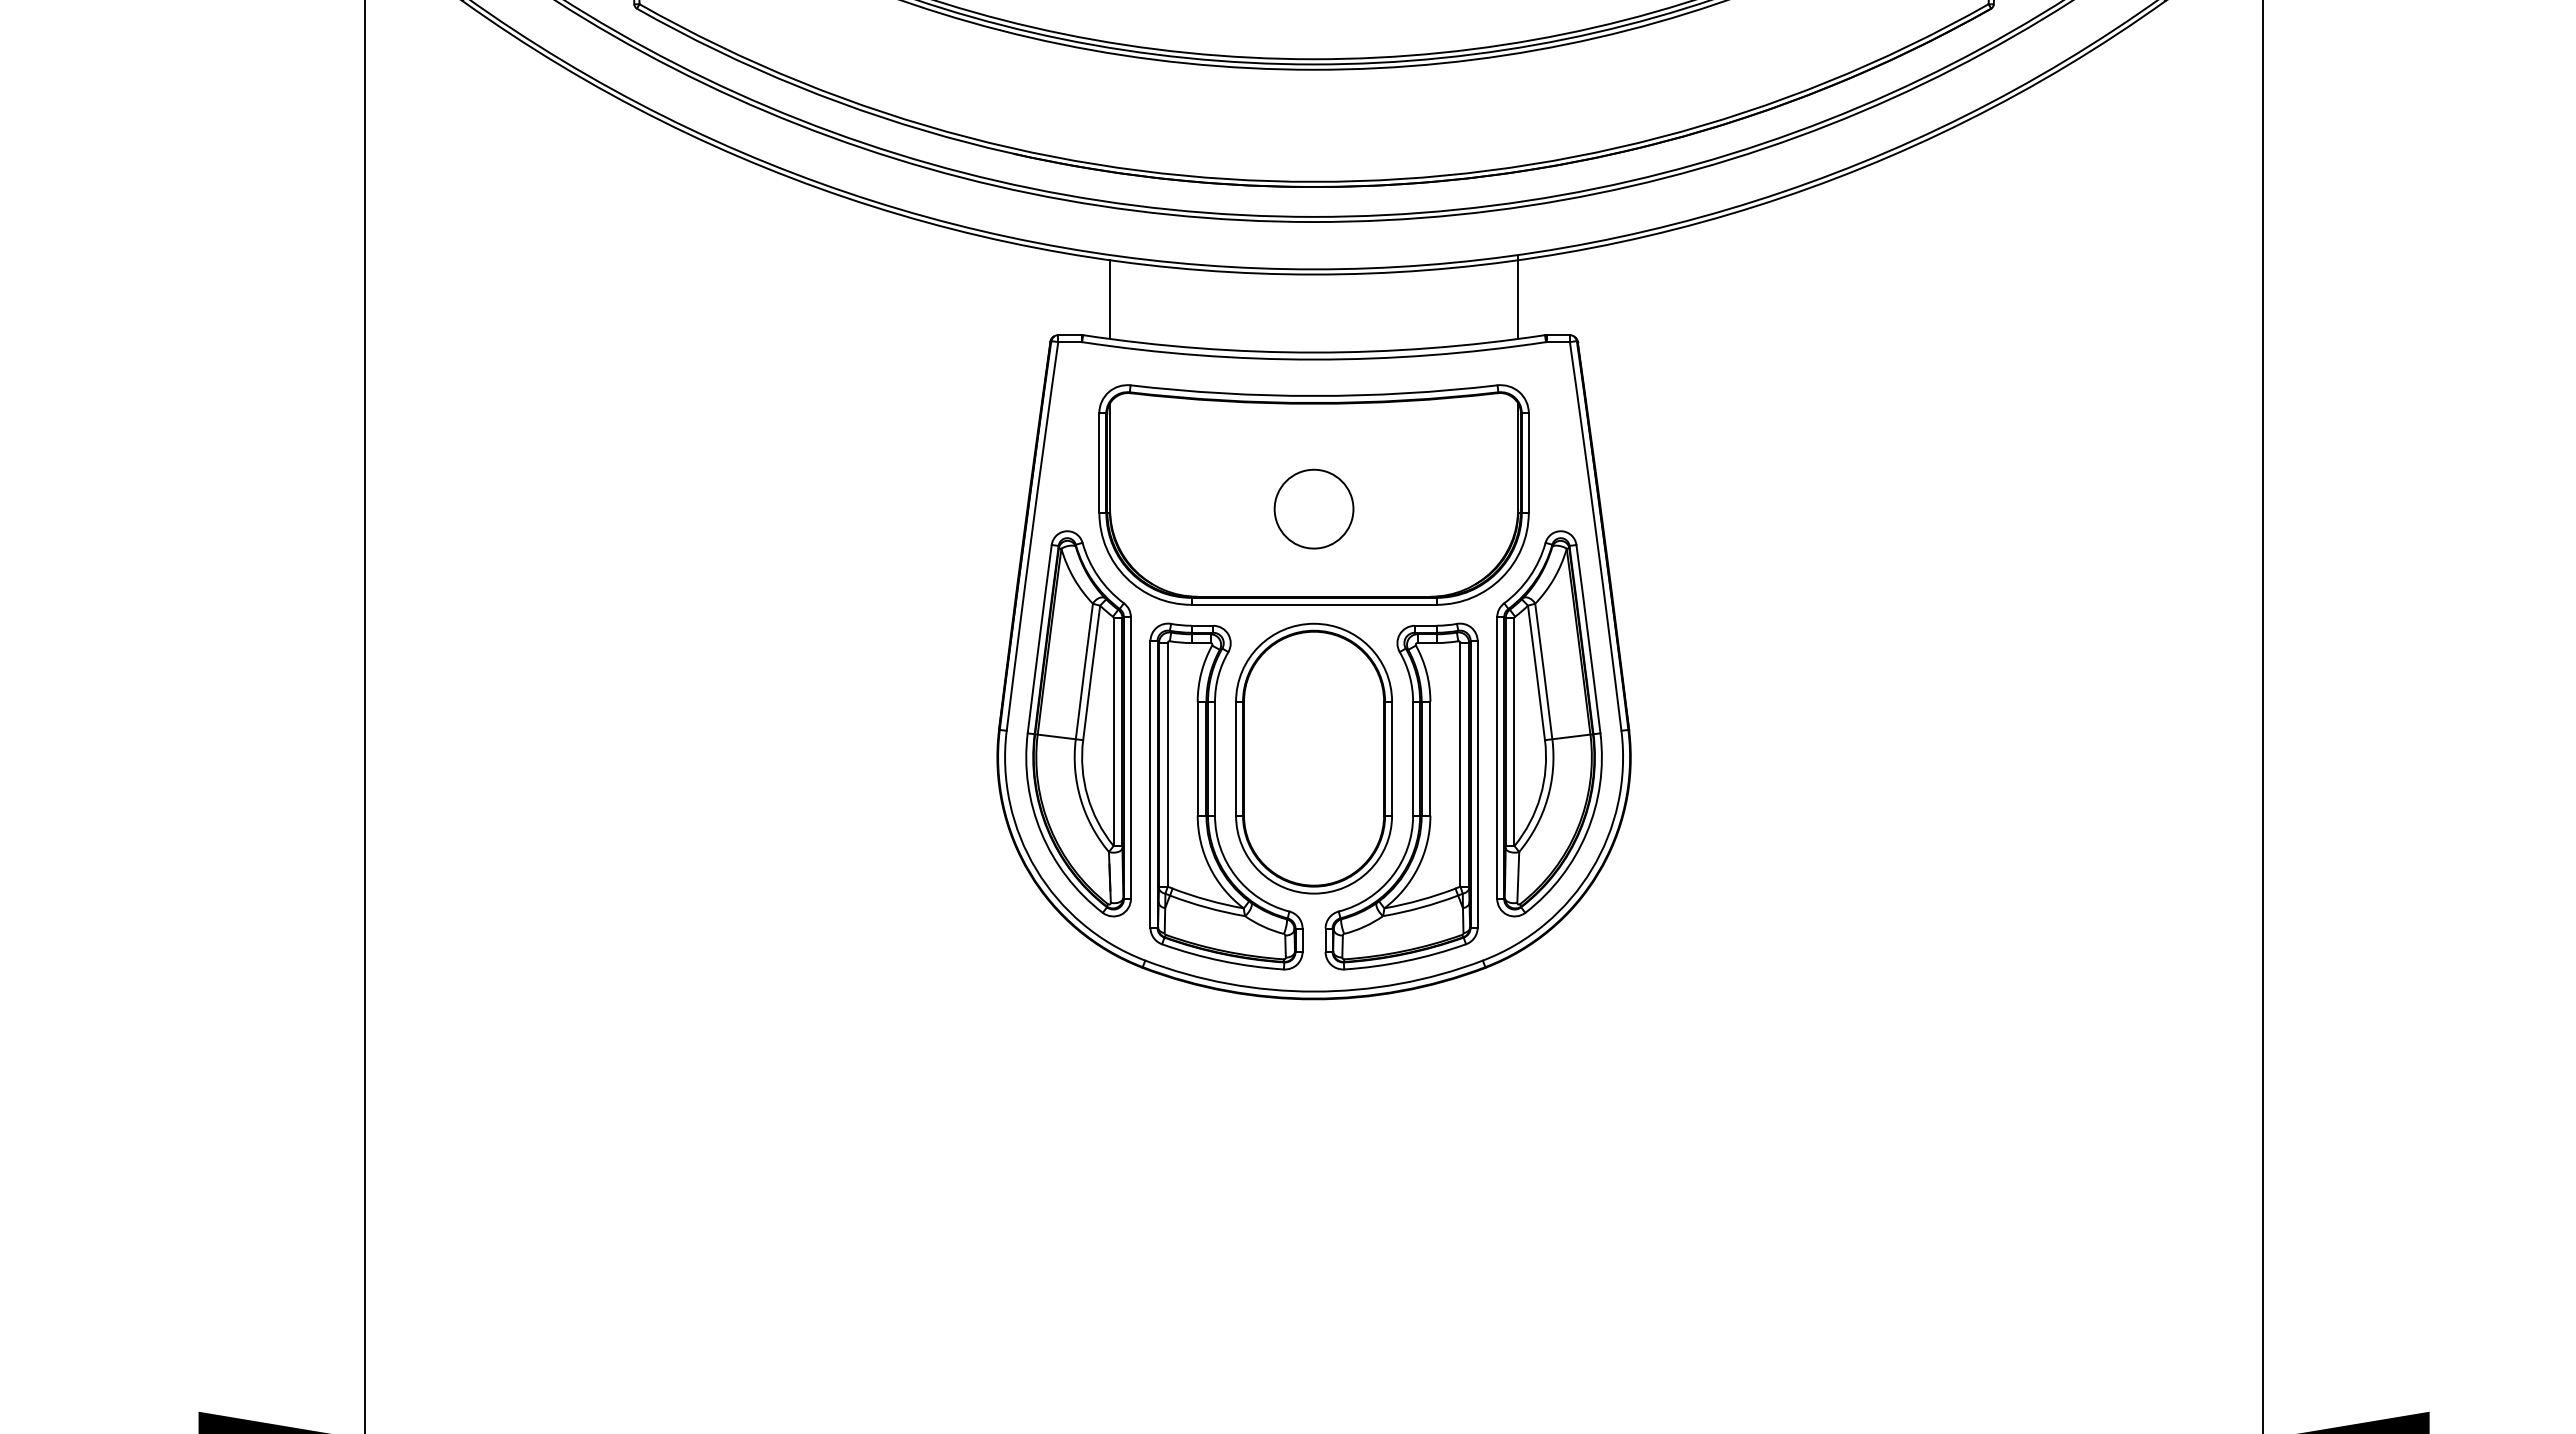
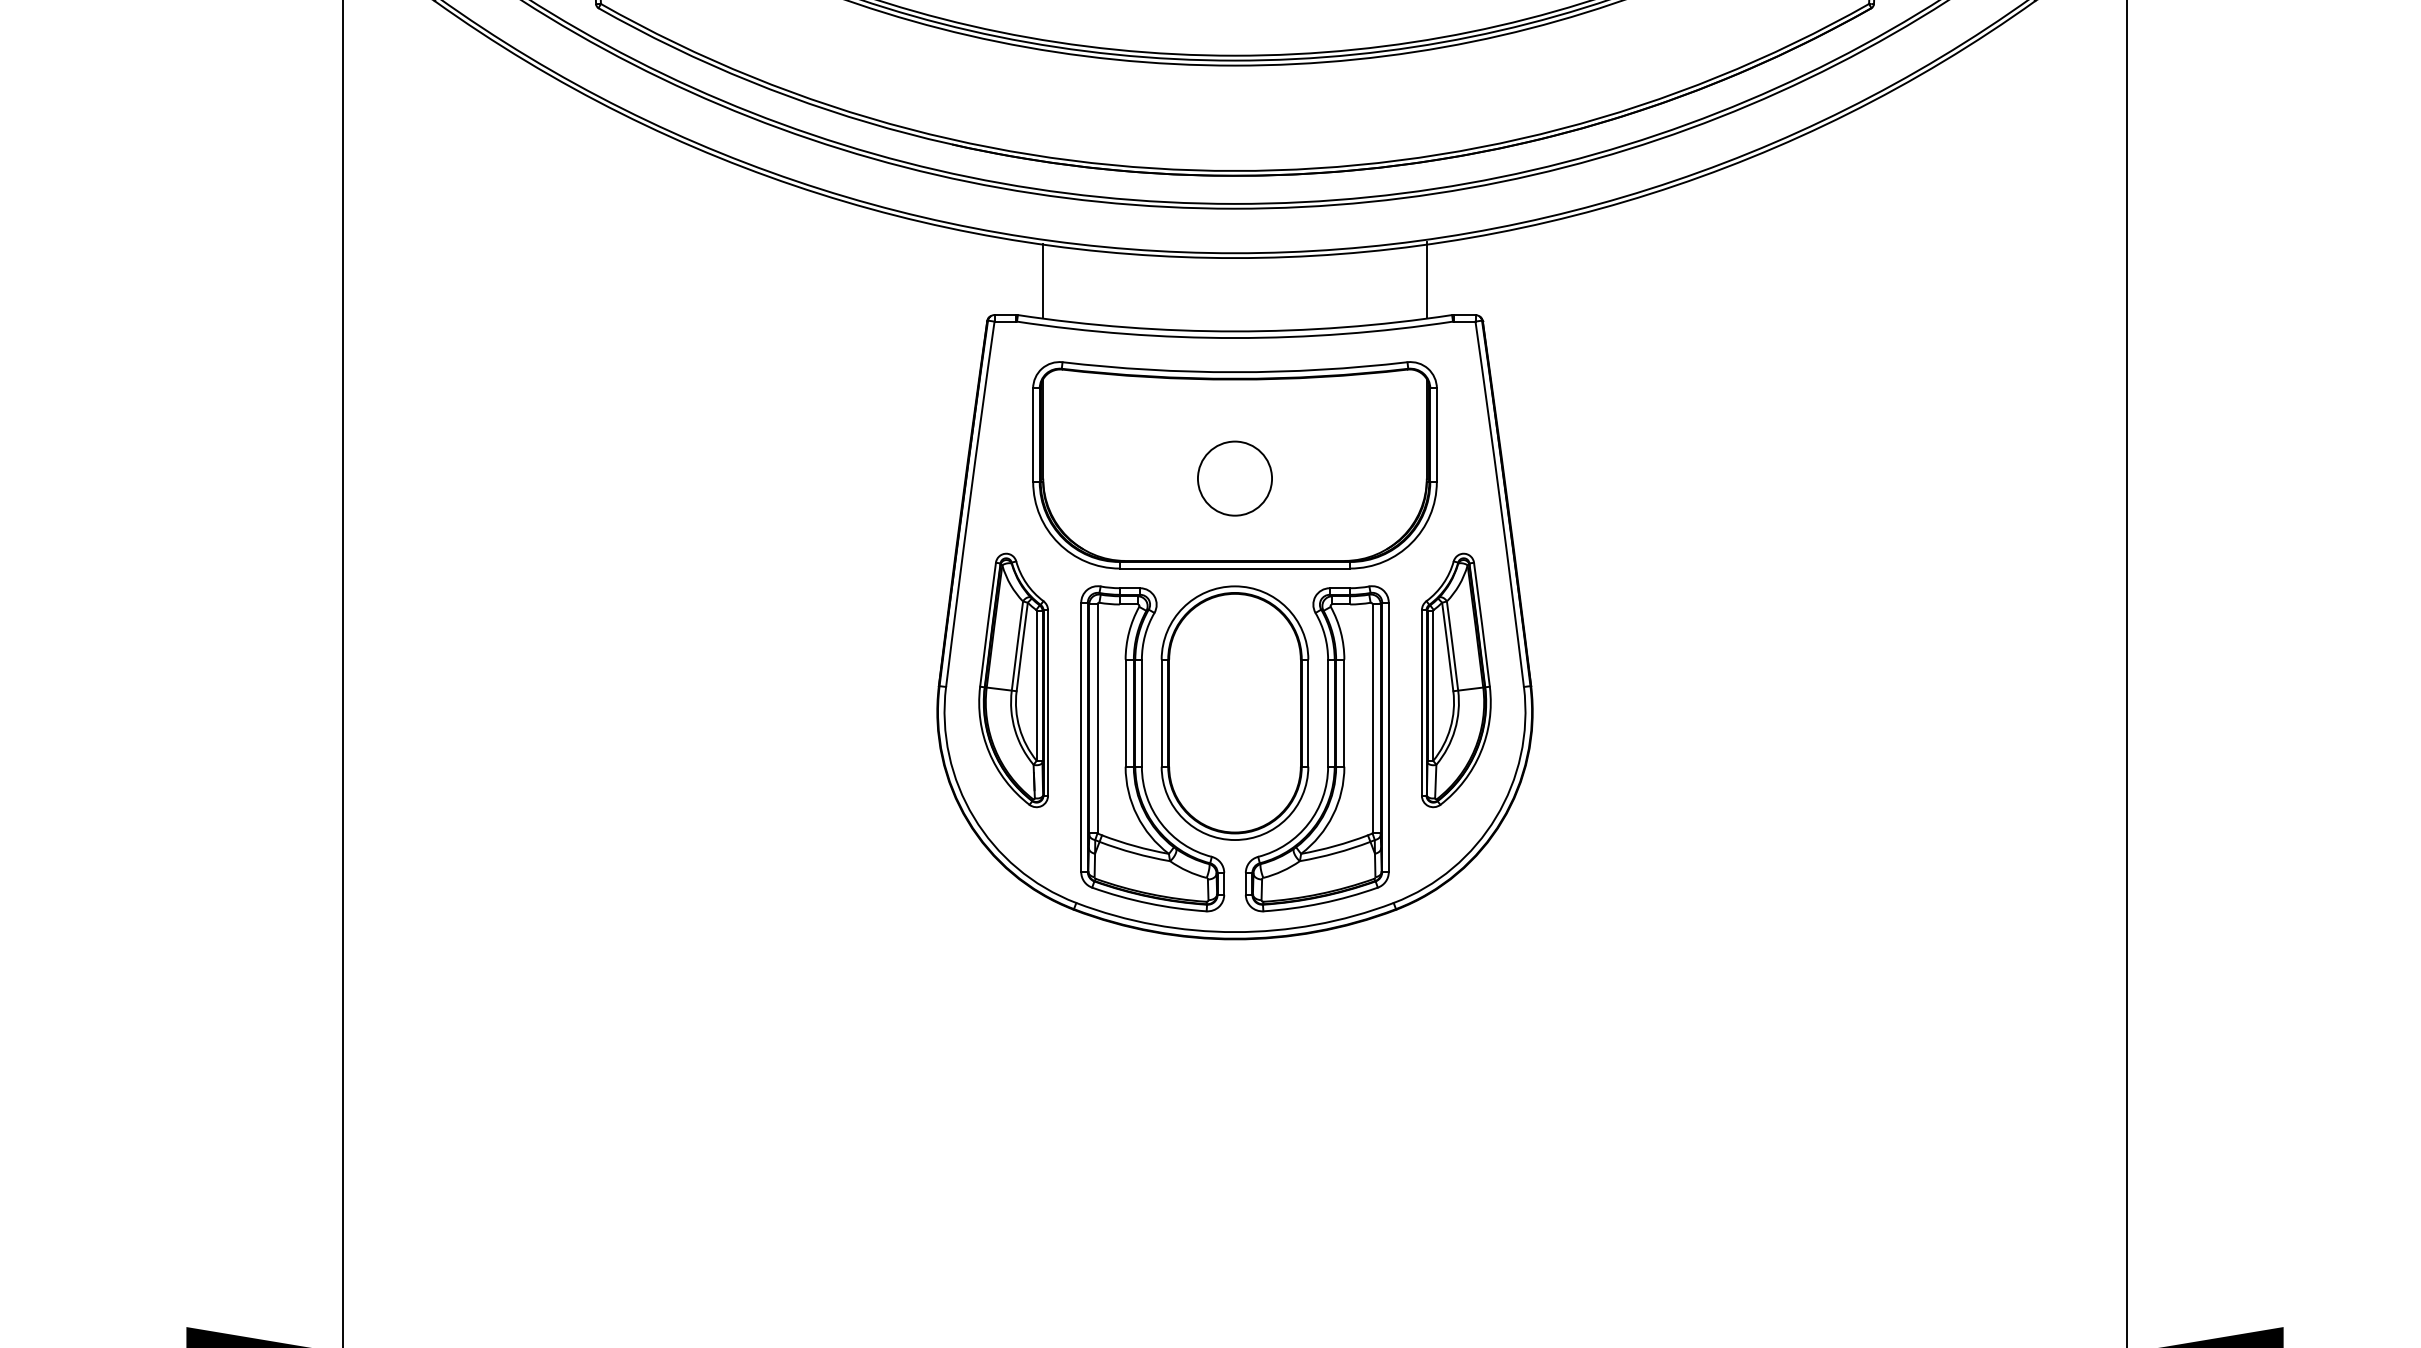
part: (1078, 723) -> (1013, 680), size x0.7
part: (1549, 723) -> (1456, 680), size x0.7

